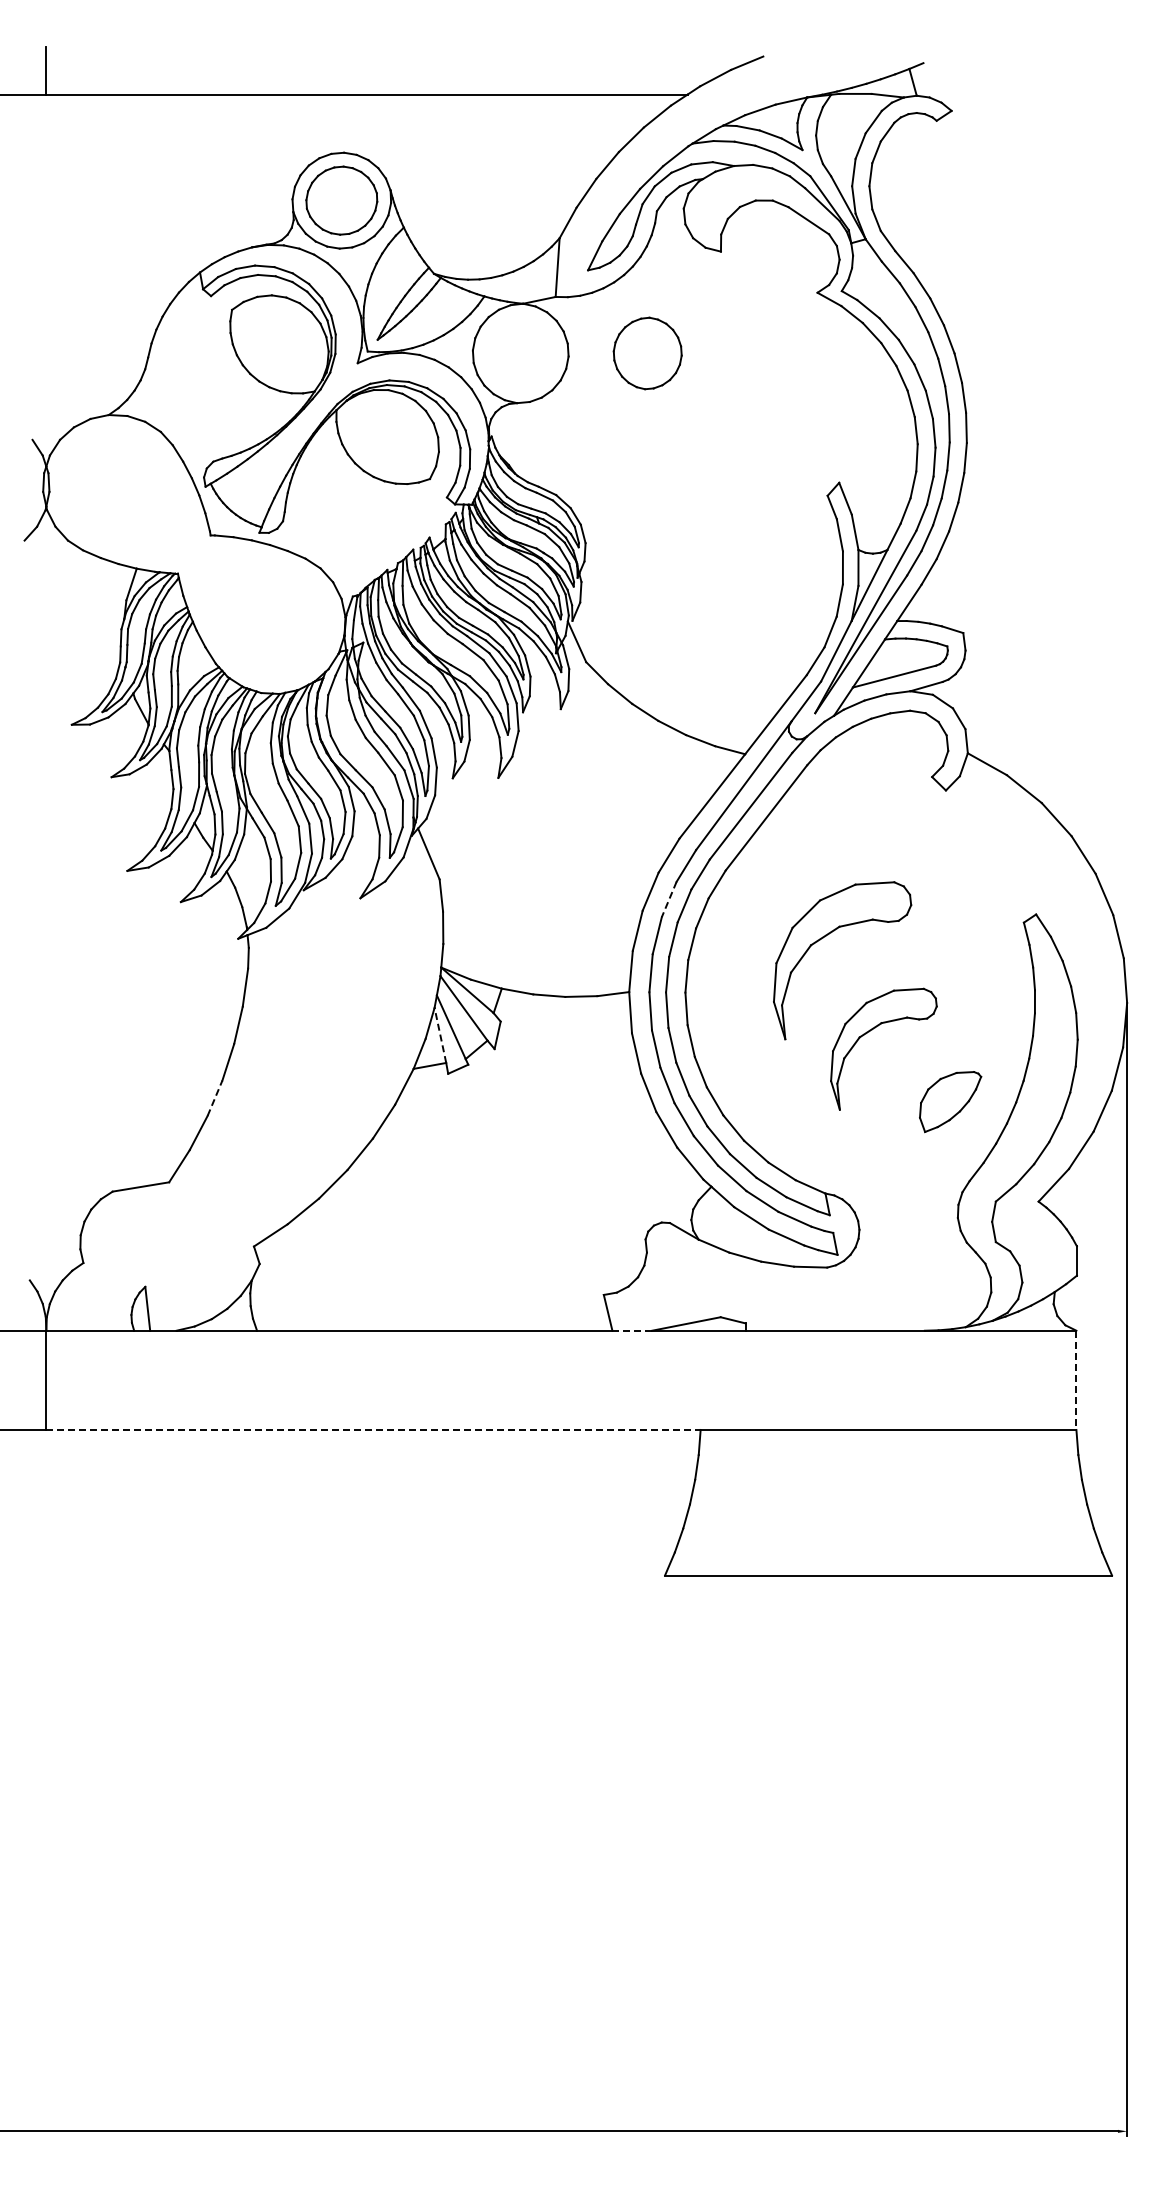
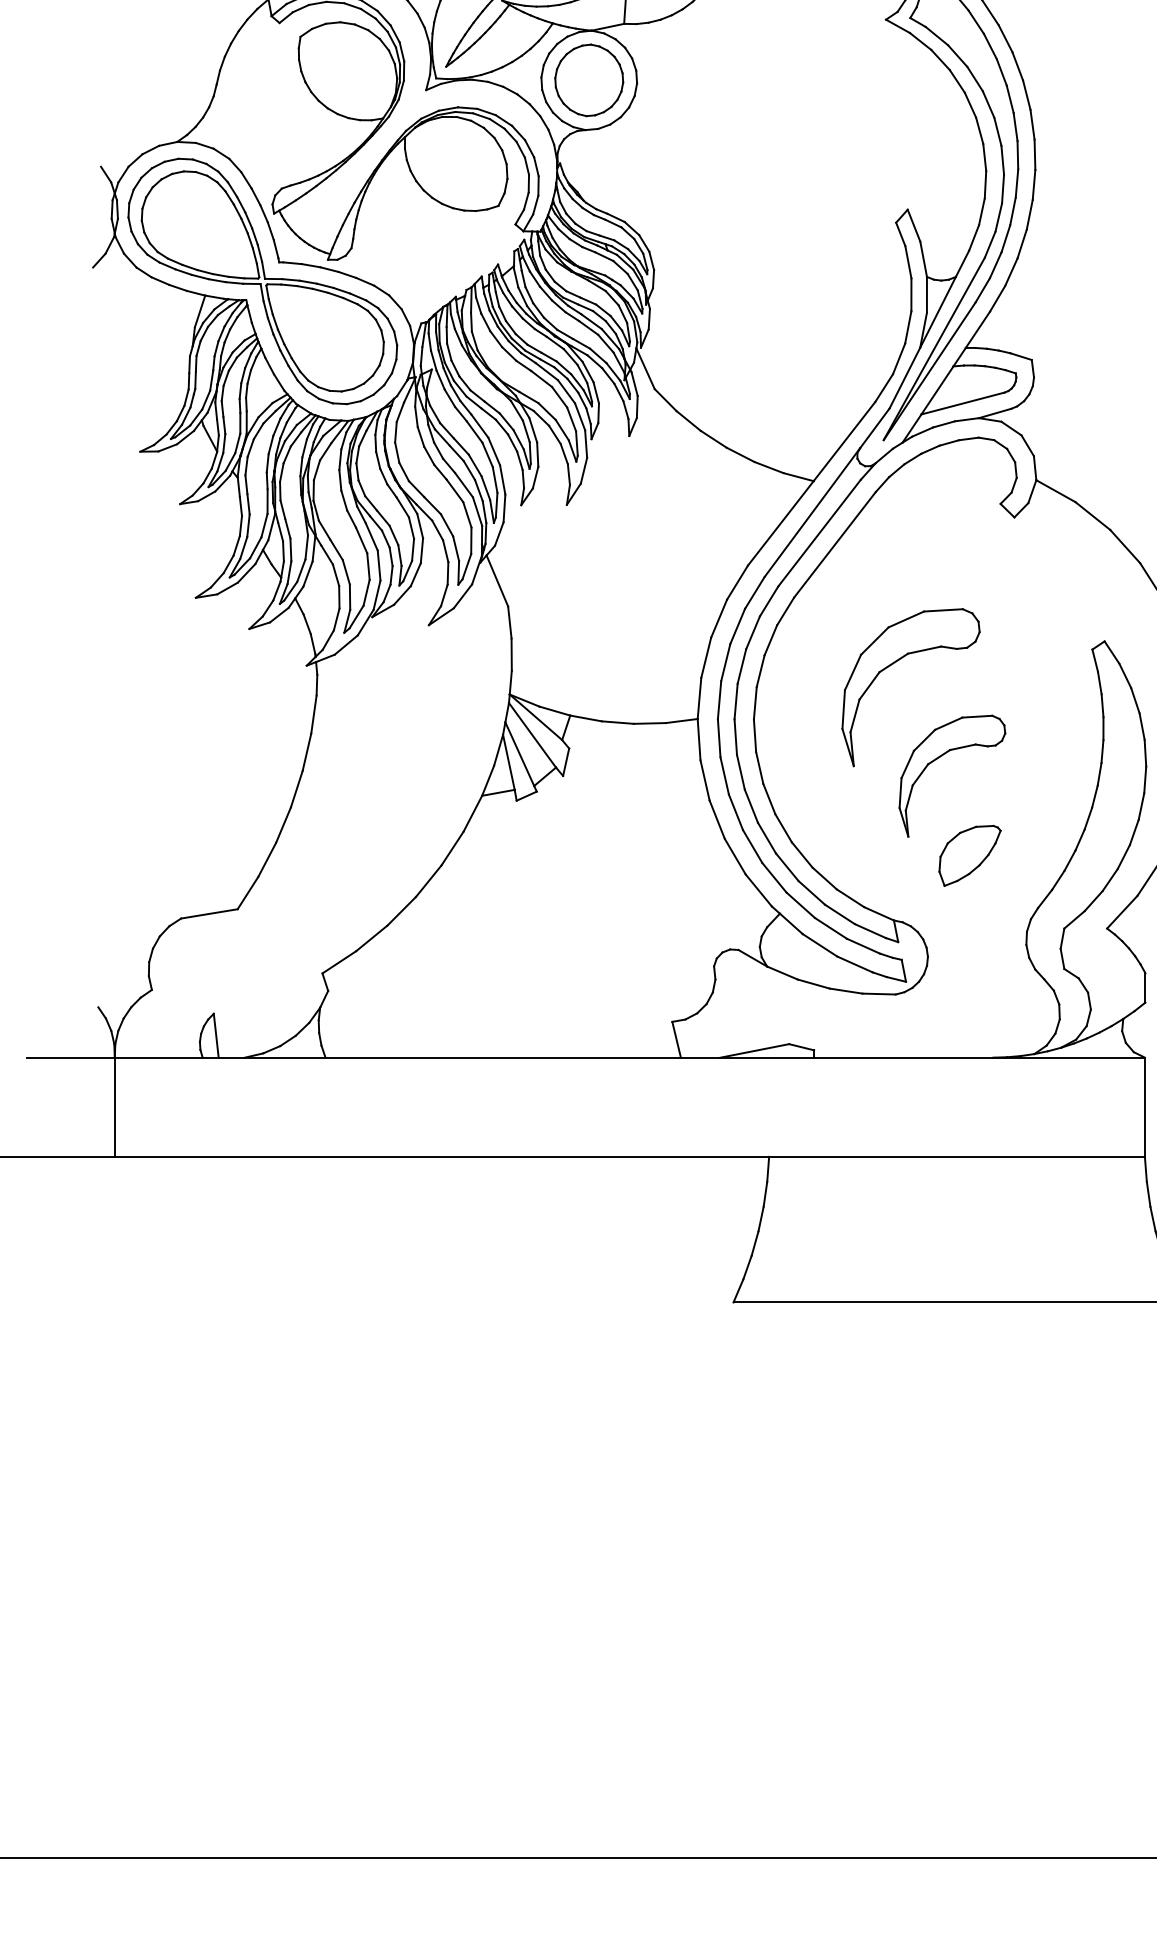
part: (647, 353) -> (588, 80), moved
part: (194, 554) -> (262, 281), added
line: (669, 899) -> (737, 626), dashed -> solid
line: (440, 1034) -> (508, 761), dashed -> solid
line: (215, 1097) -> (283, 824), dashed -> solid
part: (950, 1102) -> (969, 856), moved
line: (632, 1330) -> (700, 1057), dashed -> solid
line: (1076, 1380) -> (1144, 1107), dashed -> solid
line: (373, 1429) -> (441, 1156), dashed -> solid

